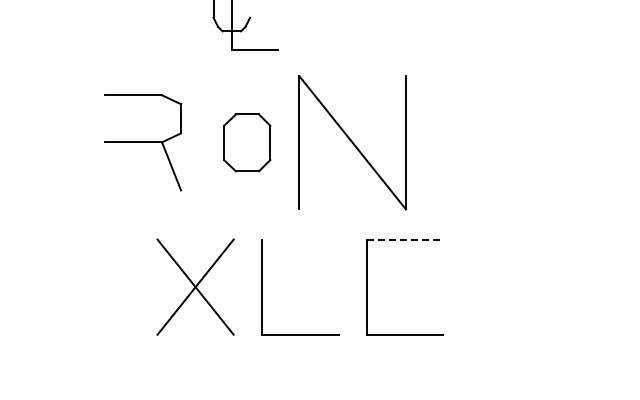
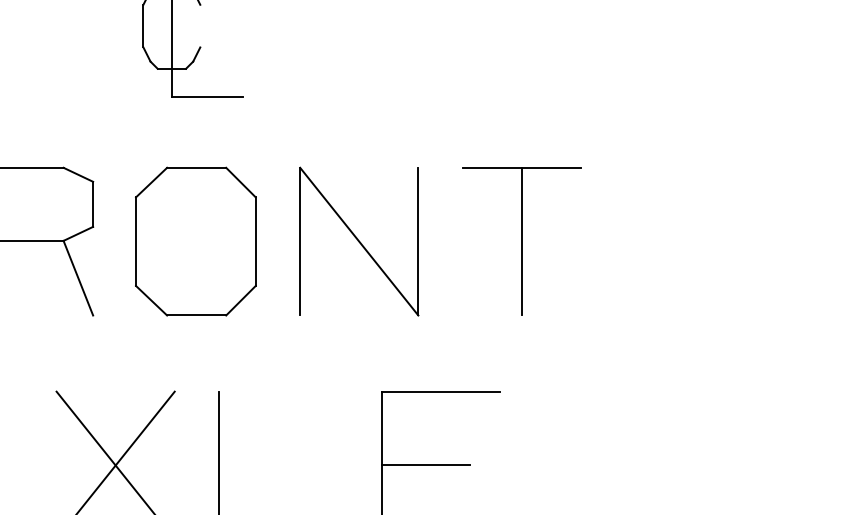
part: (246, 142) -> (194, 241), size x1.67
part: (352, 142) -> (359, 241), size x0.71
part: (457, 142) -> (521, 241), added
line: (405, 239) -> (441, 391), dashed -> solid
line: (395, 286) -> (425, 464), added

